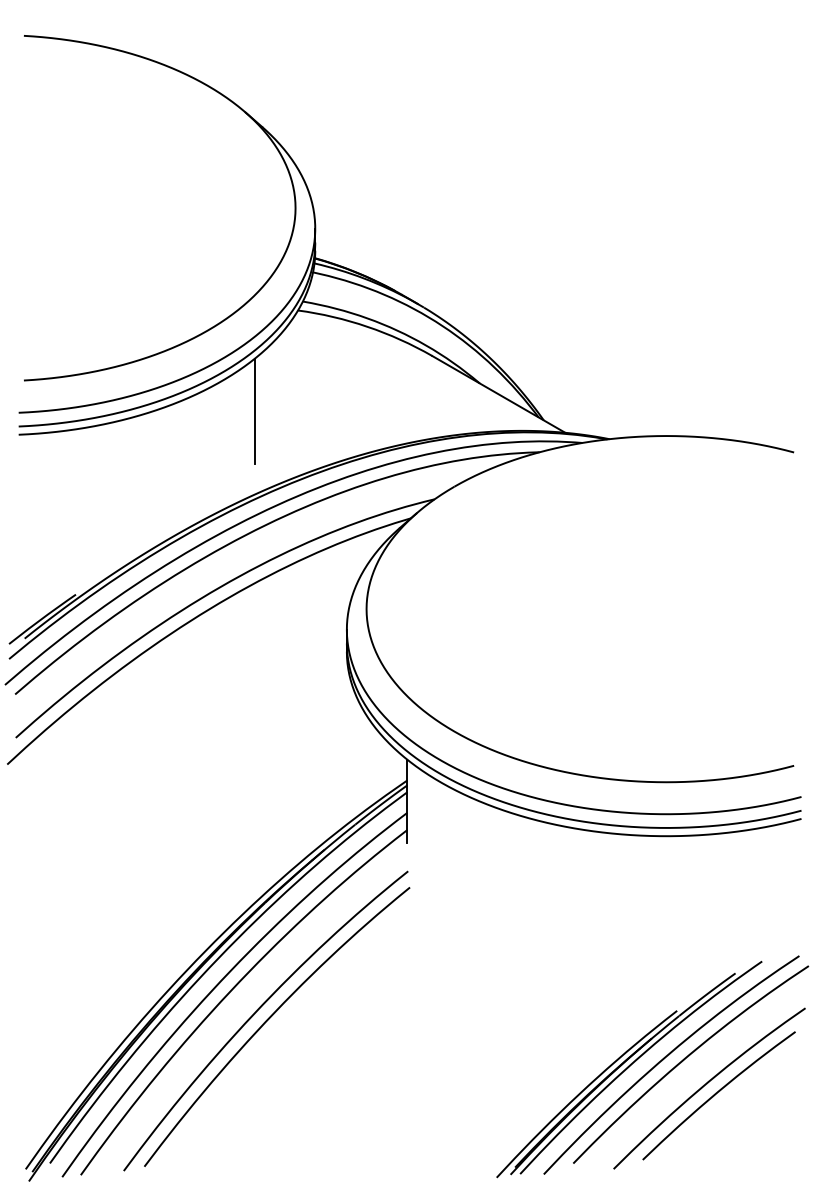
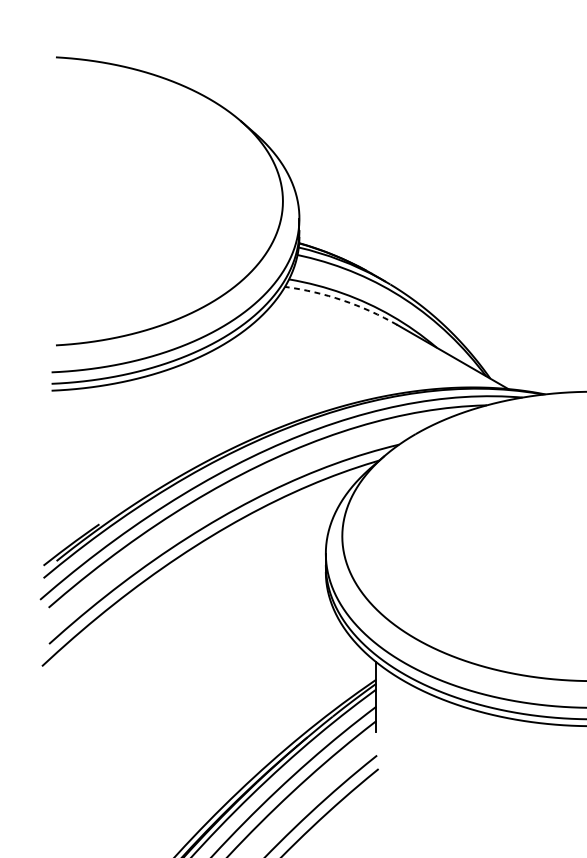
arc: (367, 326) -> (343, 300), solid -> dashed
line: (254, 411) -> (248, 371), removed

